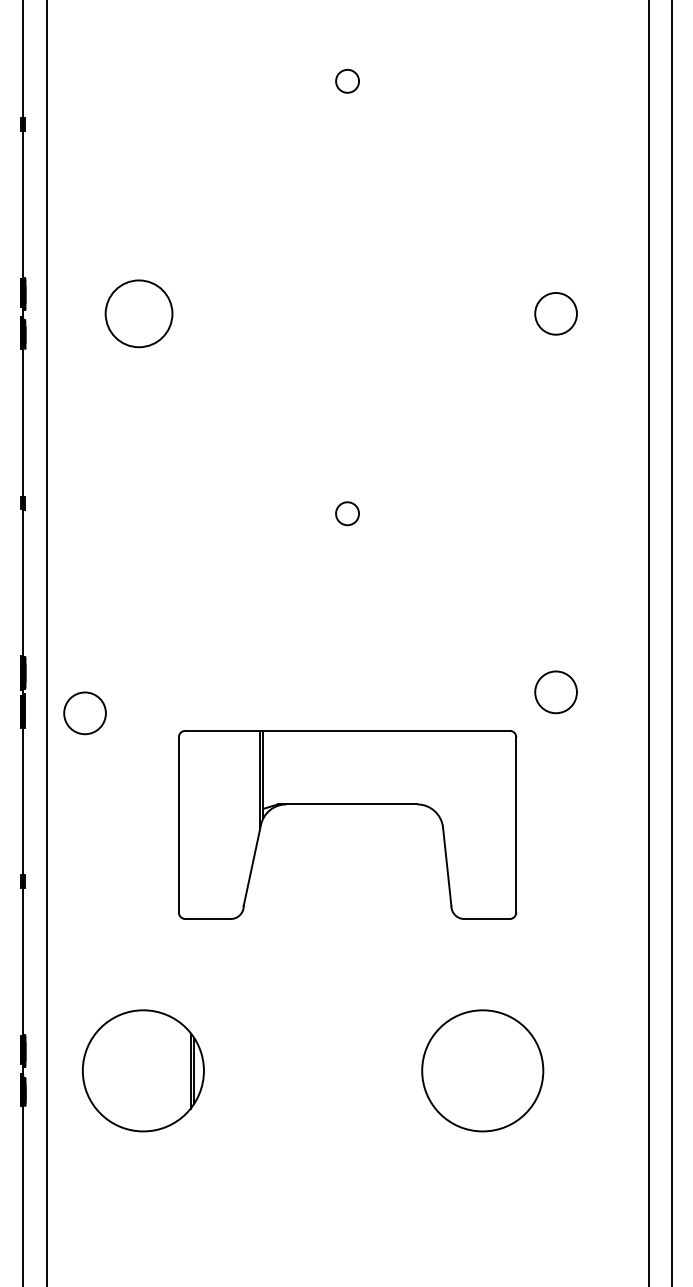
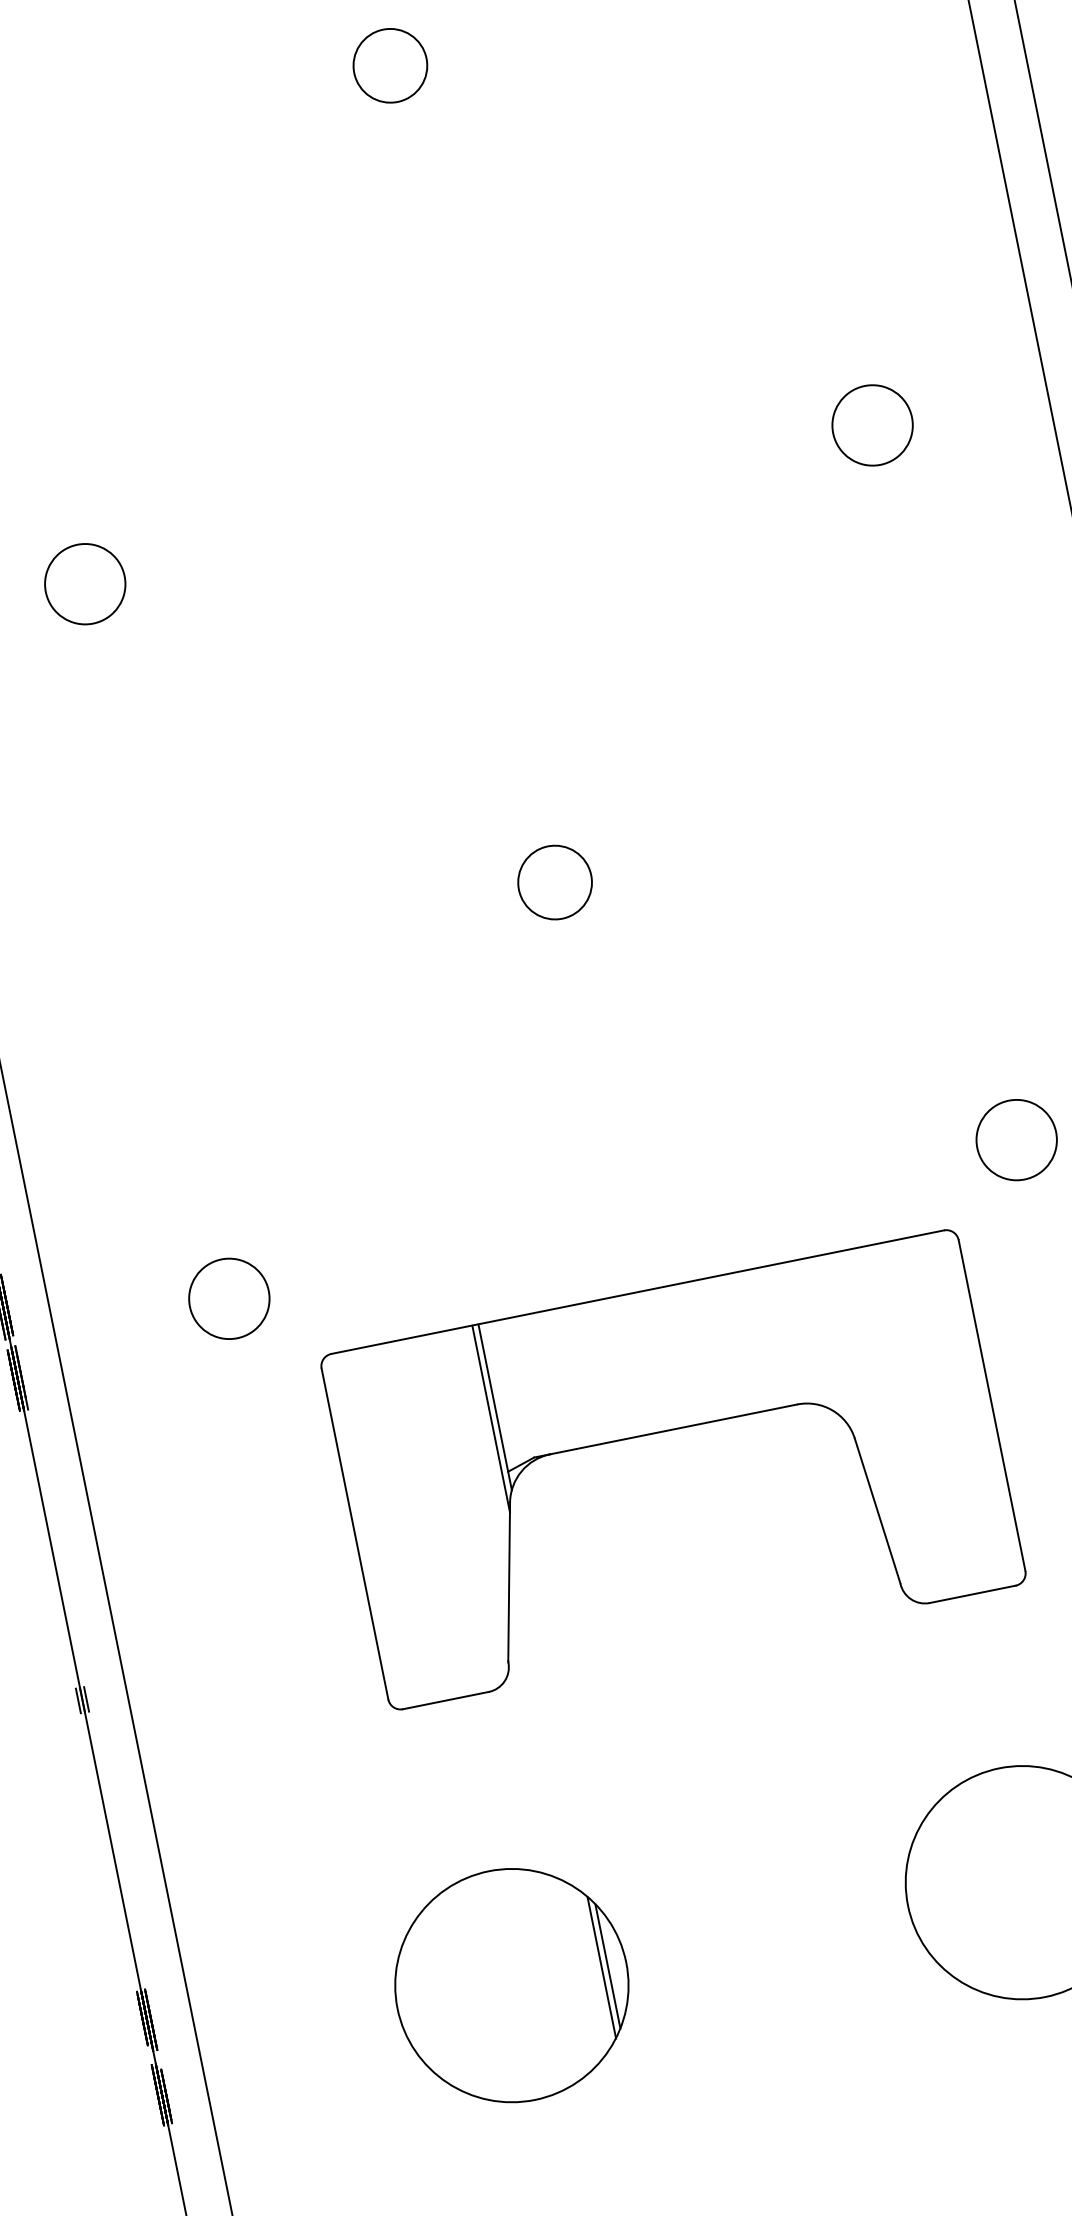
circle: (347, 81) -> (390, 66), size x1.67
circle: (138, 313) -> (84, 583), size x0.62
circle: (347, 513) -> (554, 881), size x1.67
circle: (84, 713) -> (228, 1299), moved
part: (143, 1070) -> (511, 1984), moved

